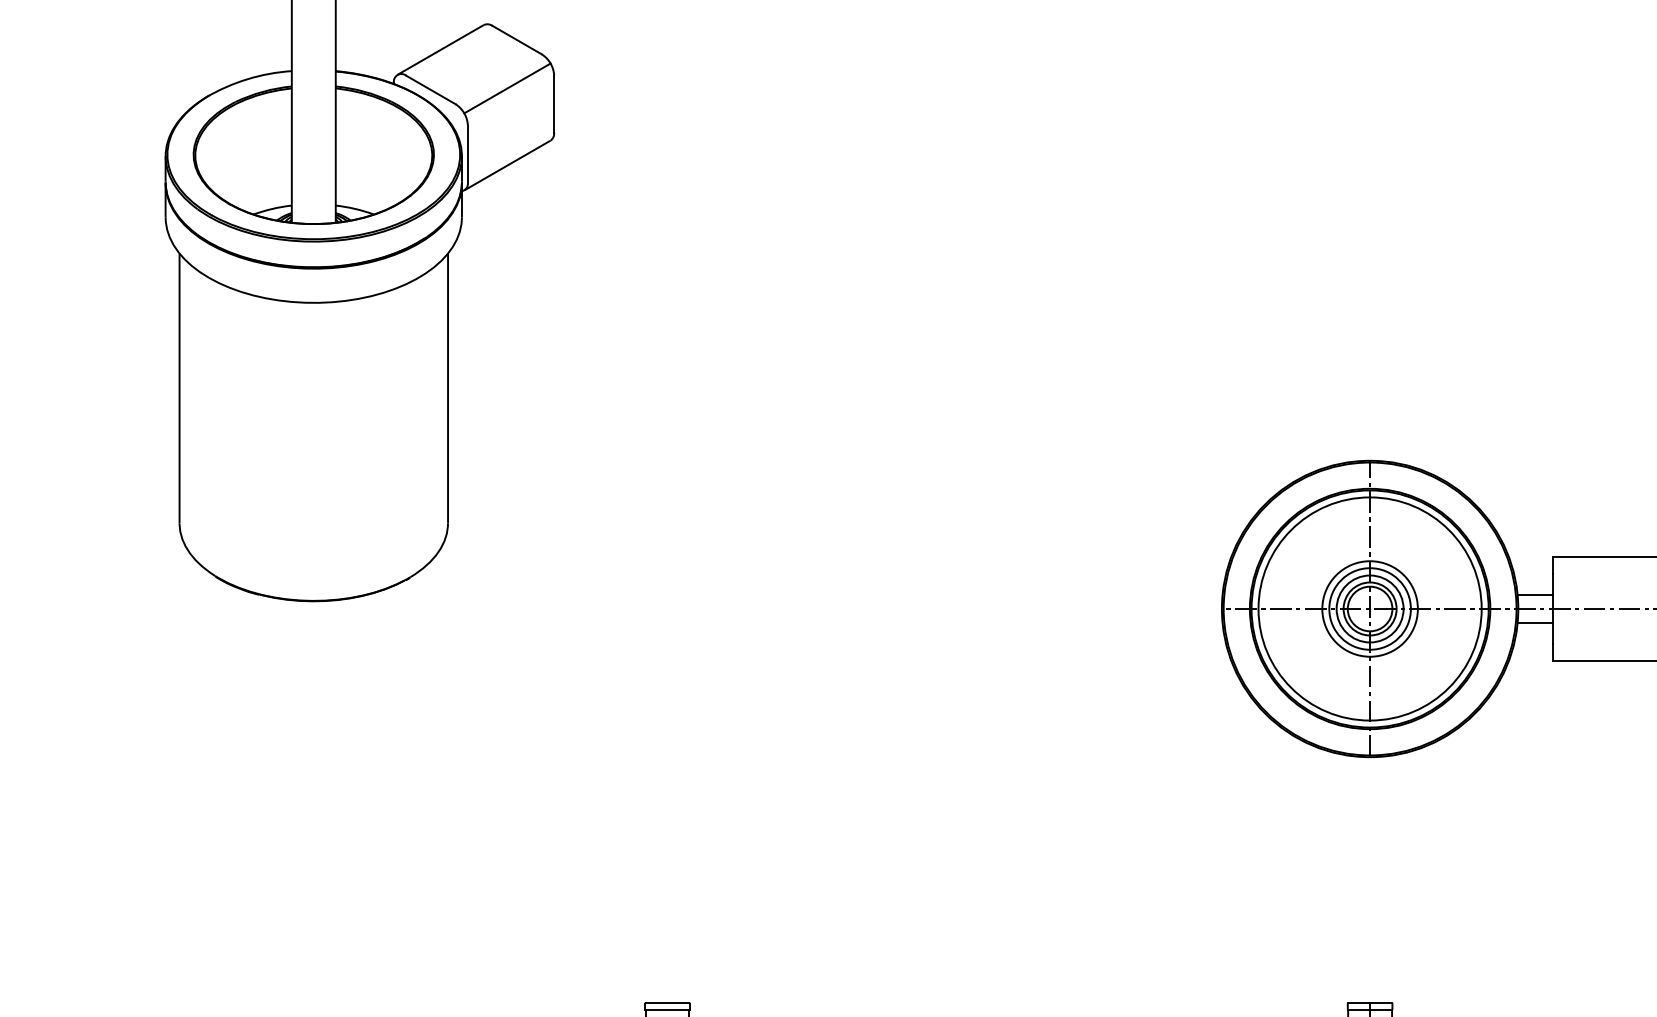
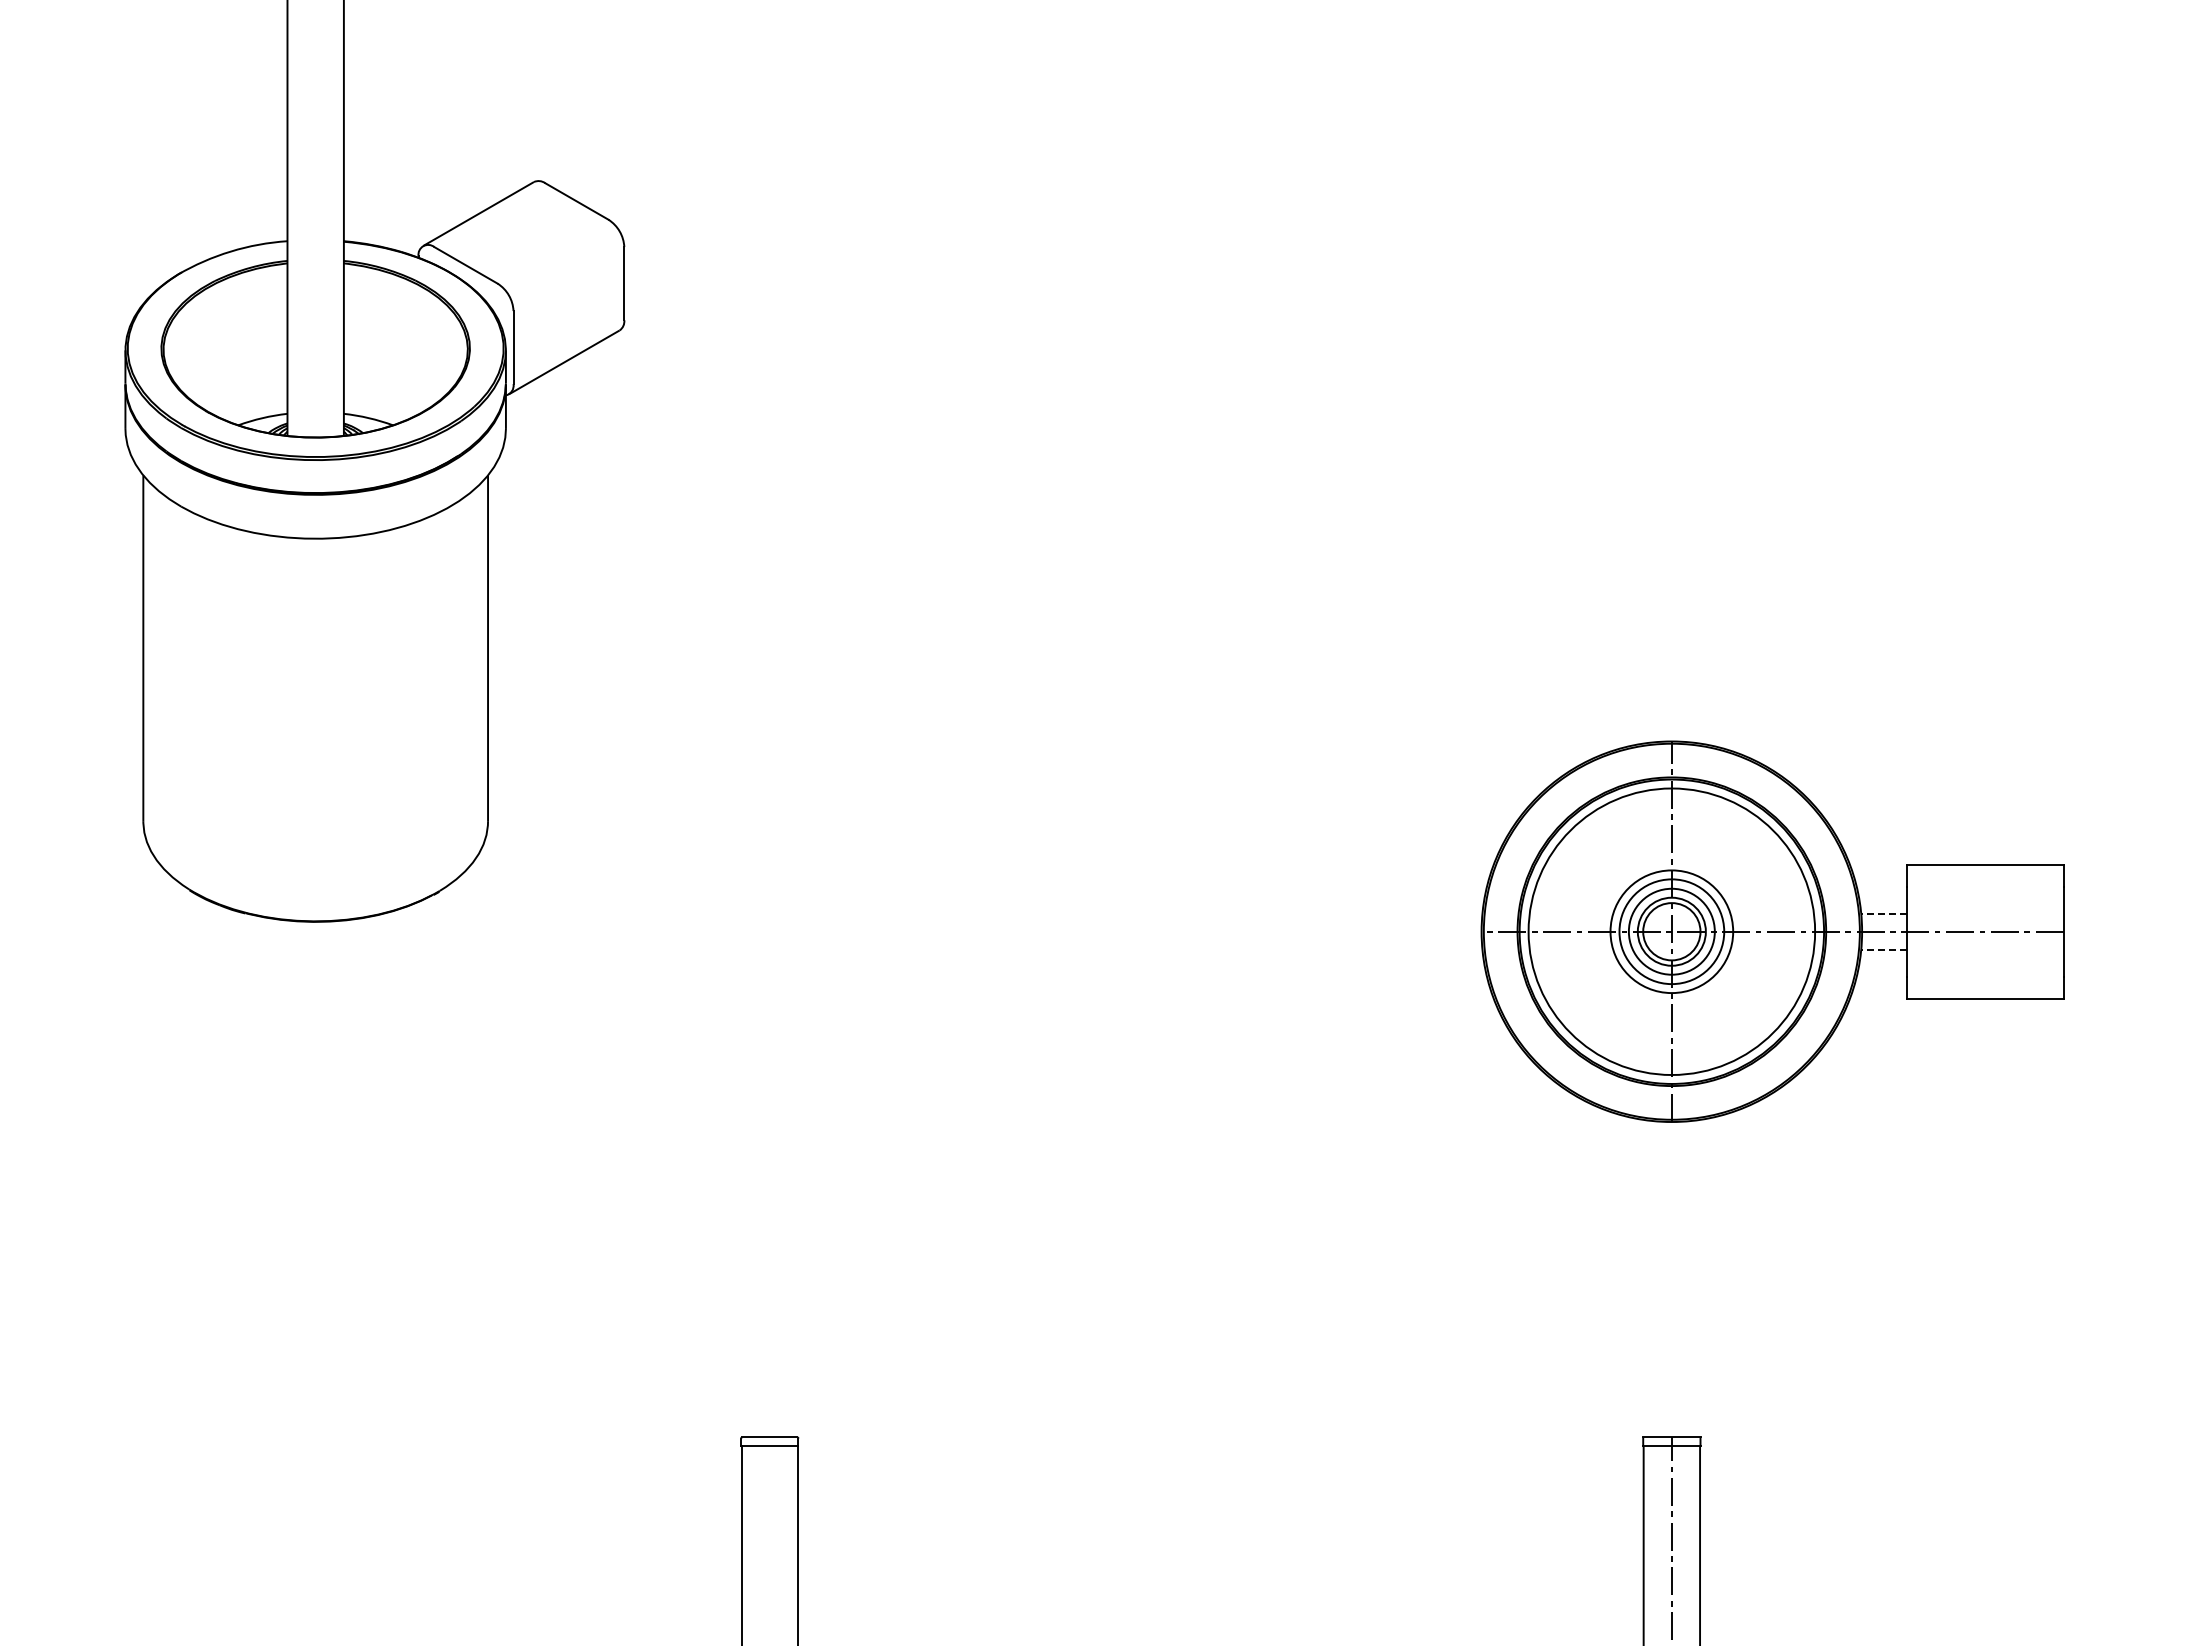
line: (506, 88) -> (563, 263), removed
line: (1535, 594) -> (1884, 913), solid -> dashed
line: (1535, 622) -> (1884, 949), solid -> dashed

